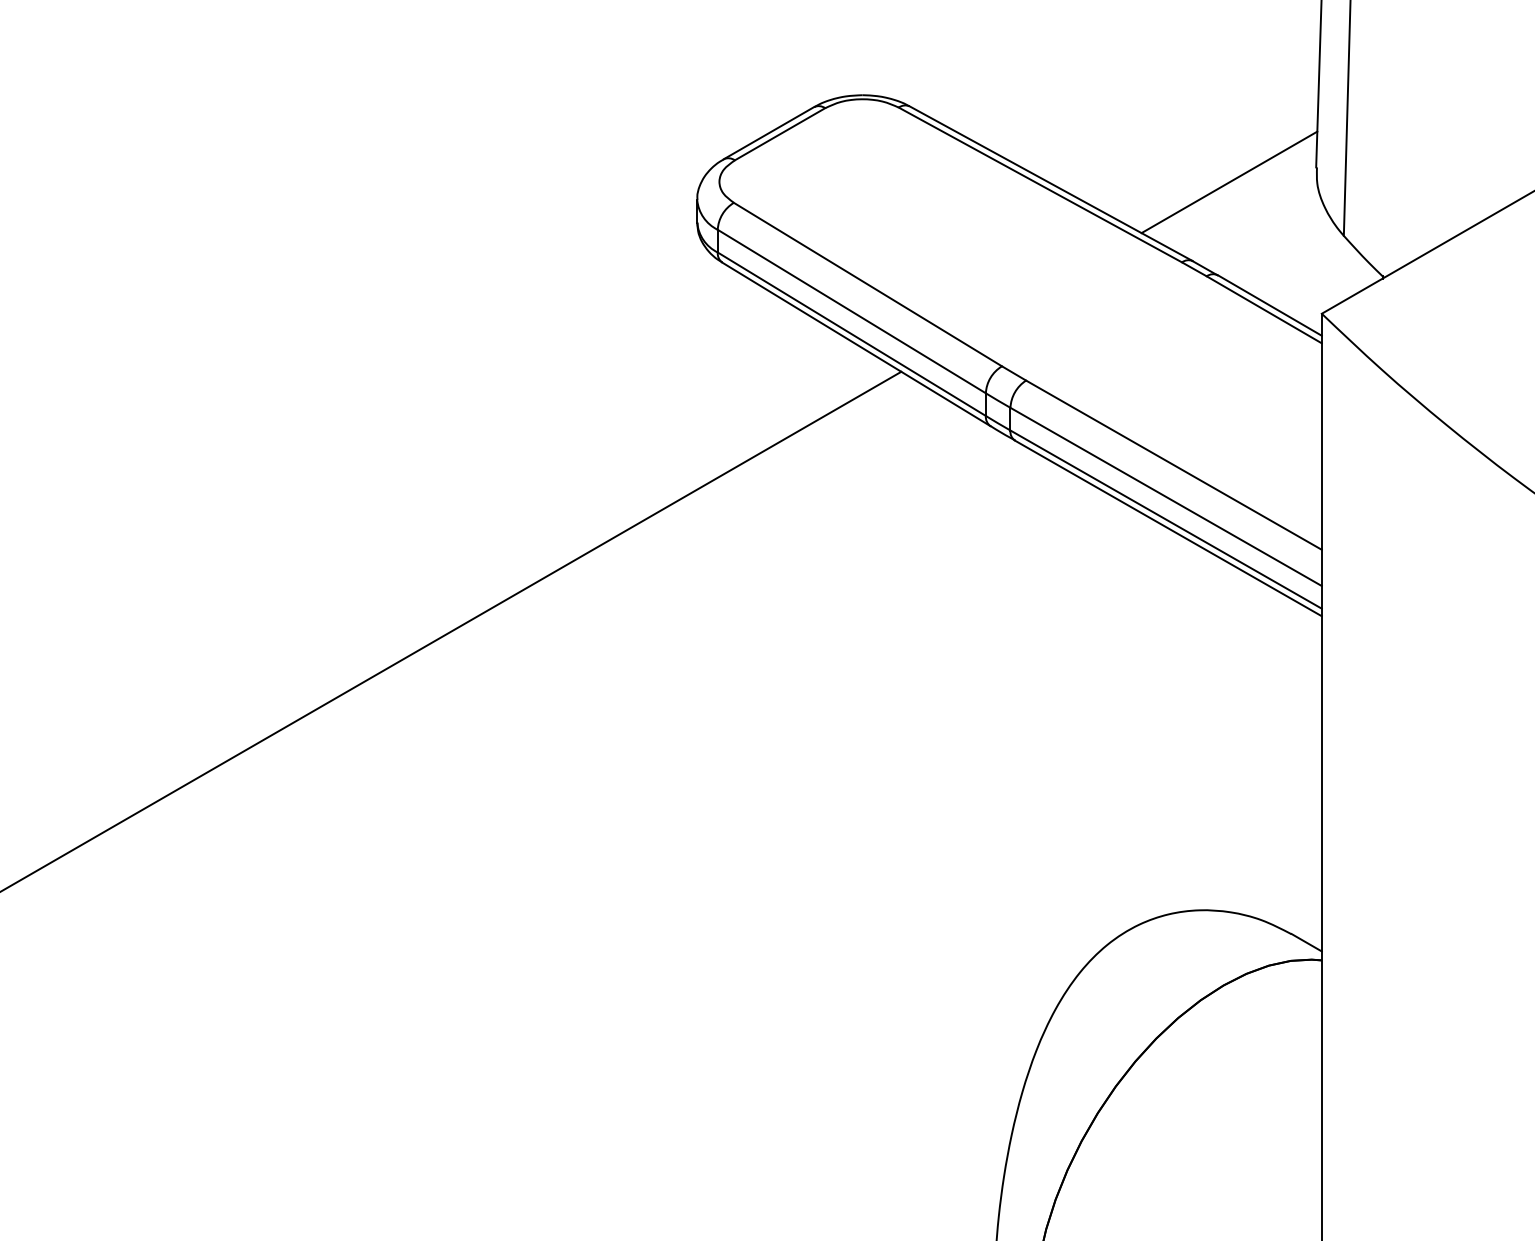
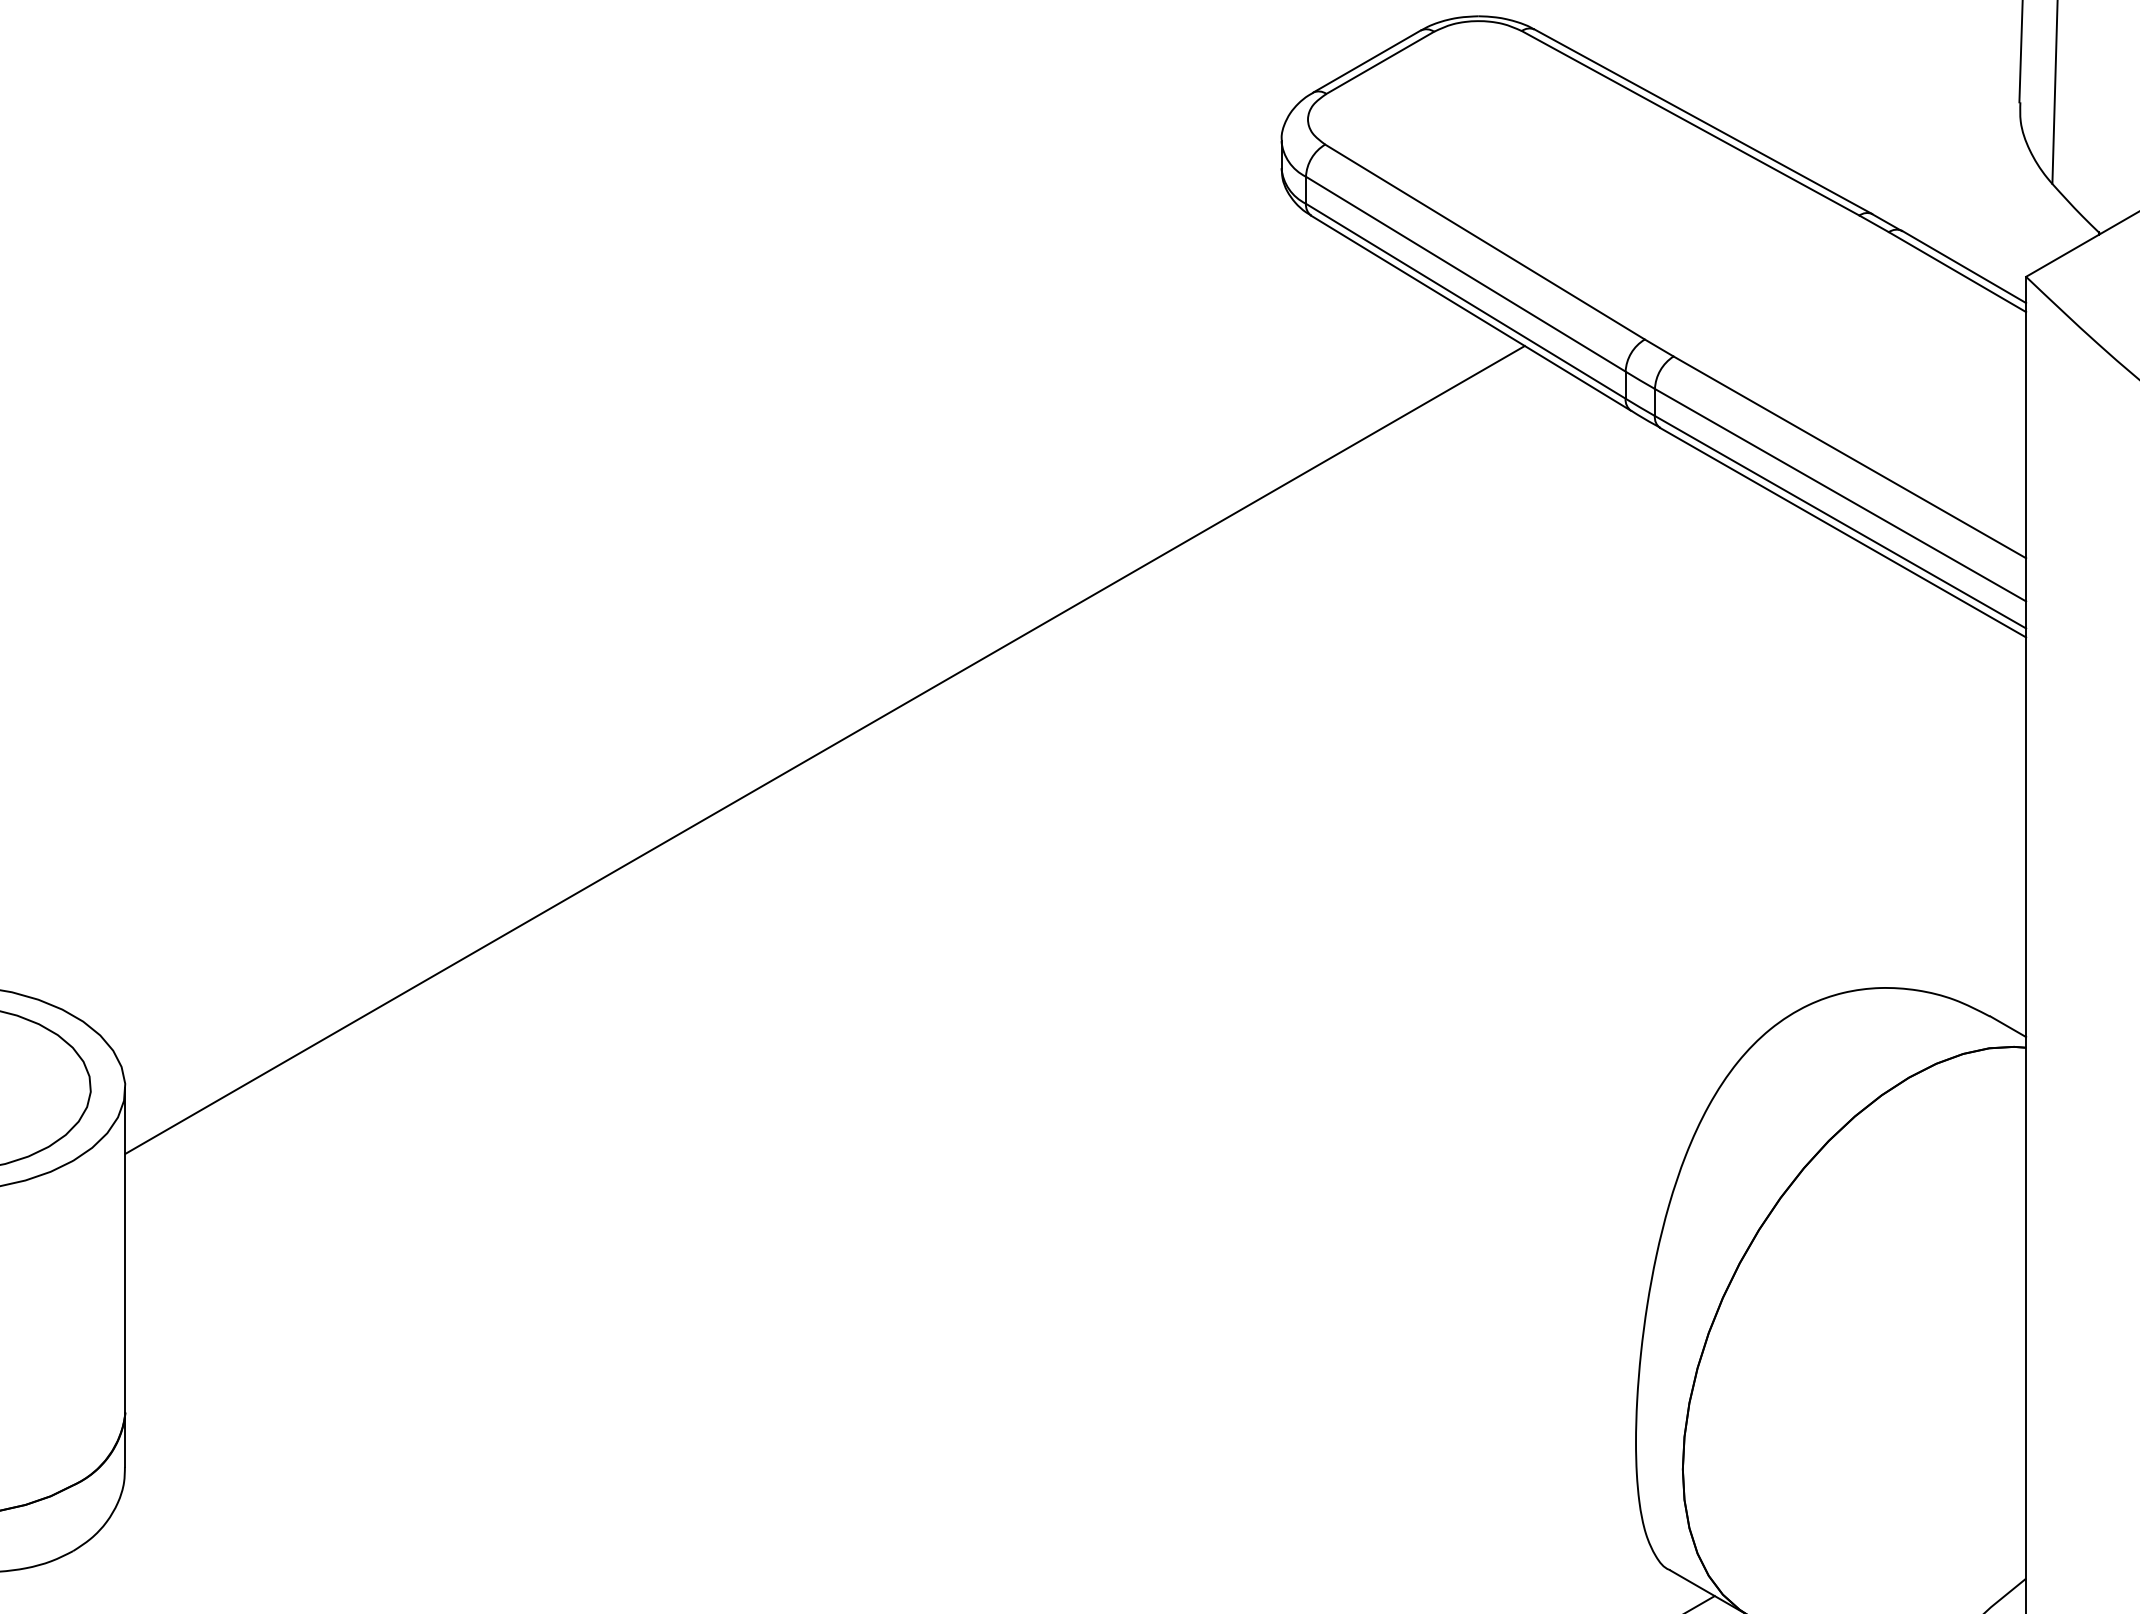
line: (1229, 181) -> (1915, 119), removed

